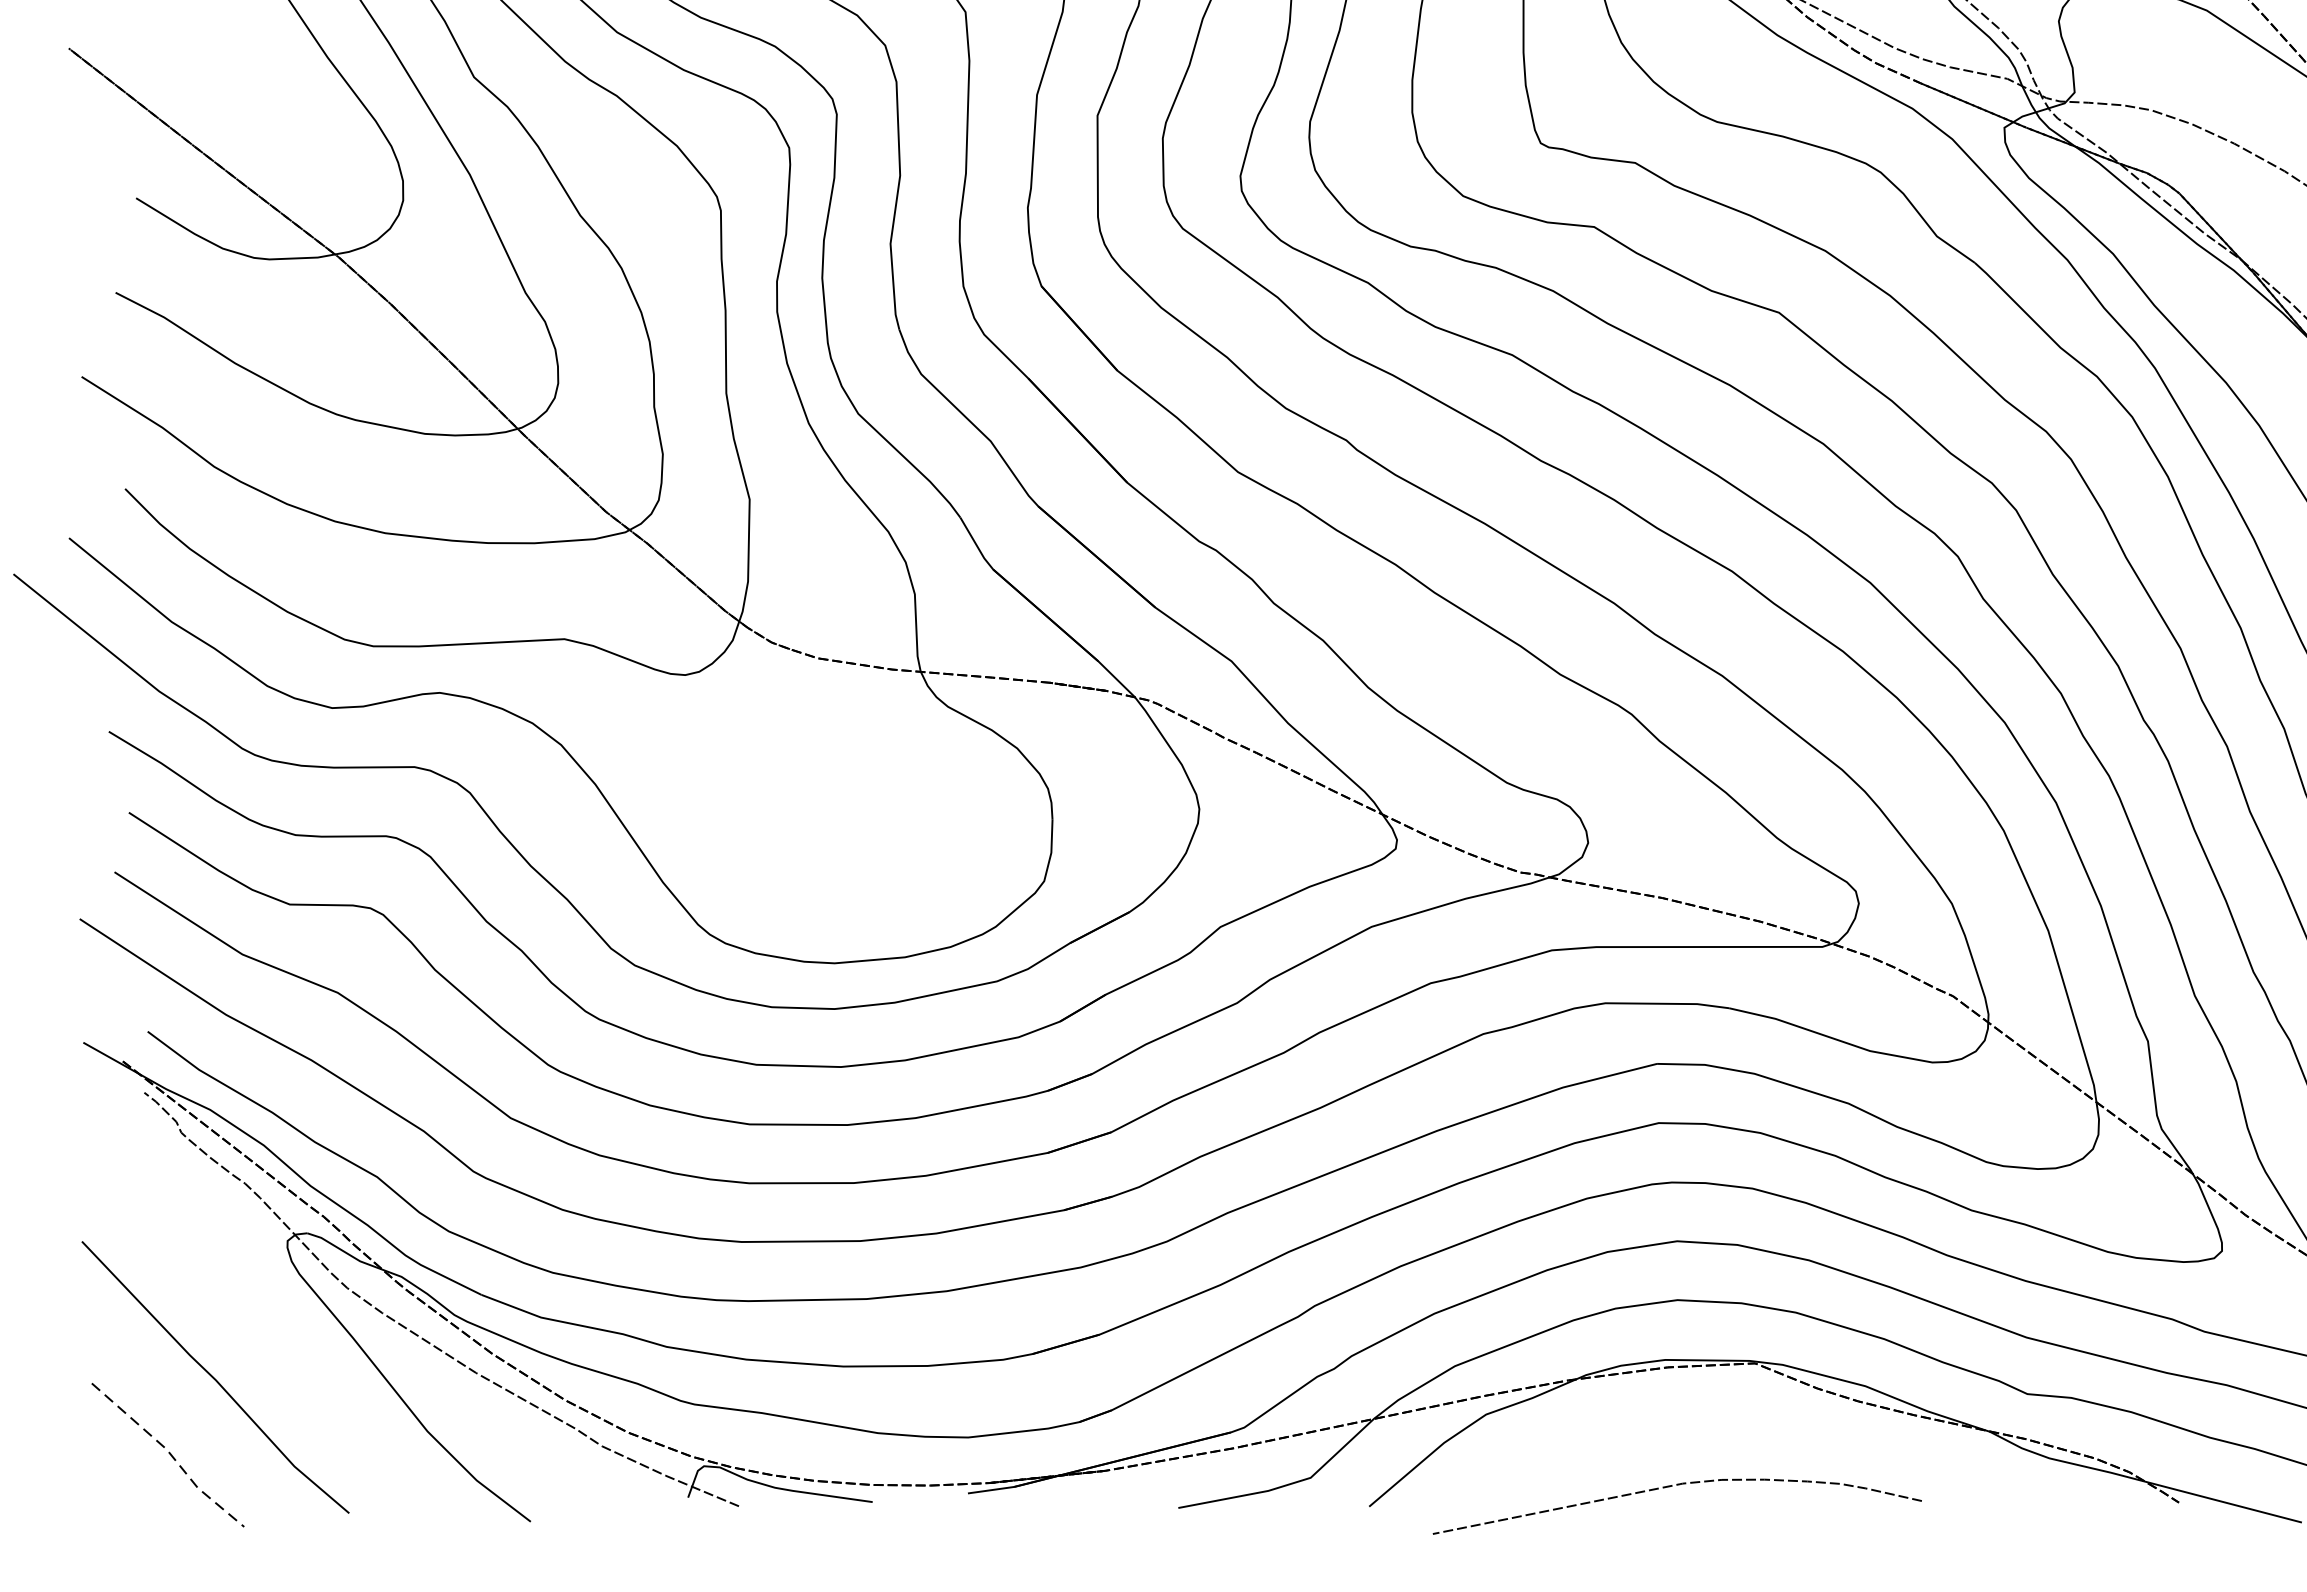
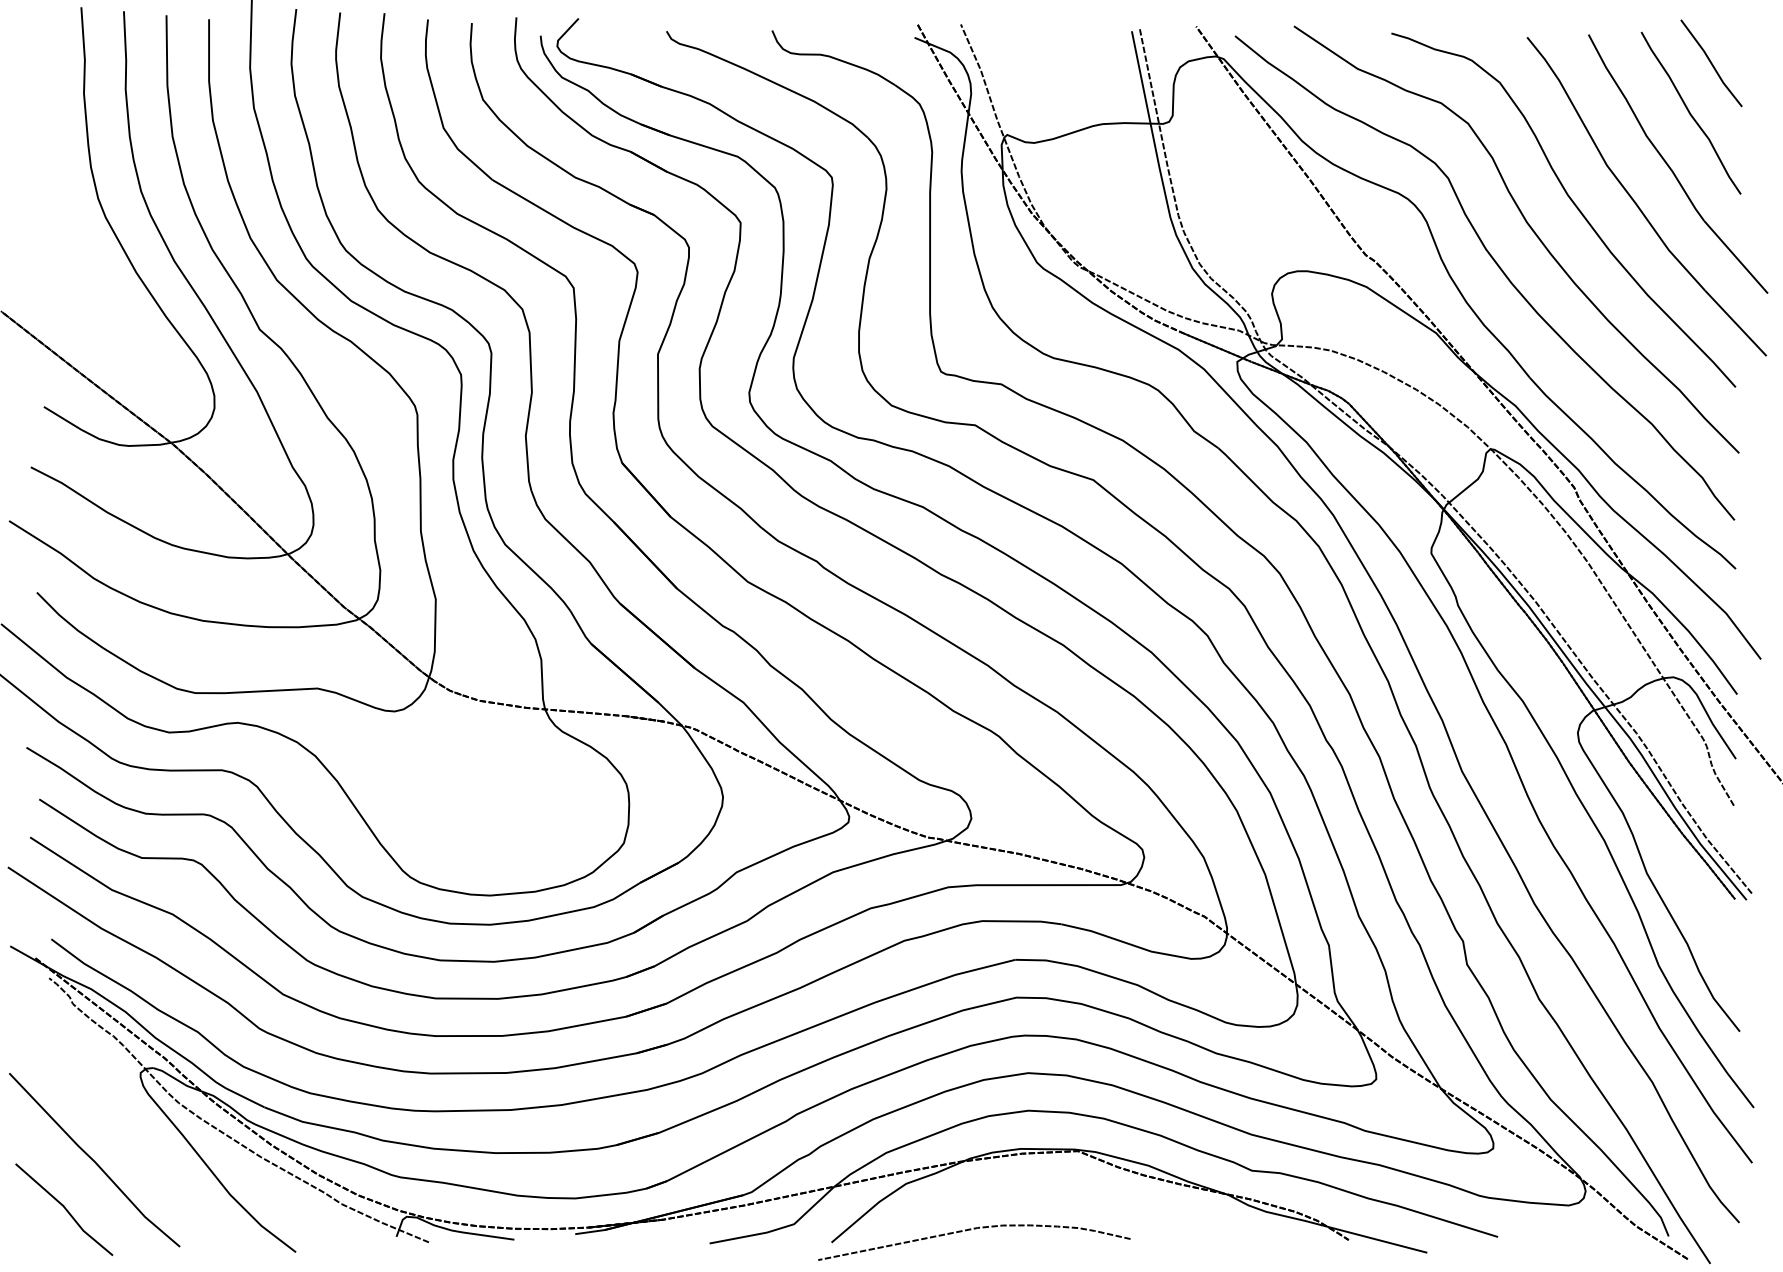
line: (169, 1454) -> (65, 1209), dashed -> solid
curve: (1671, 1487) -> (970, 1230), moved

